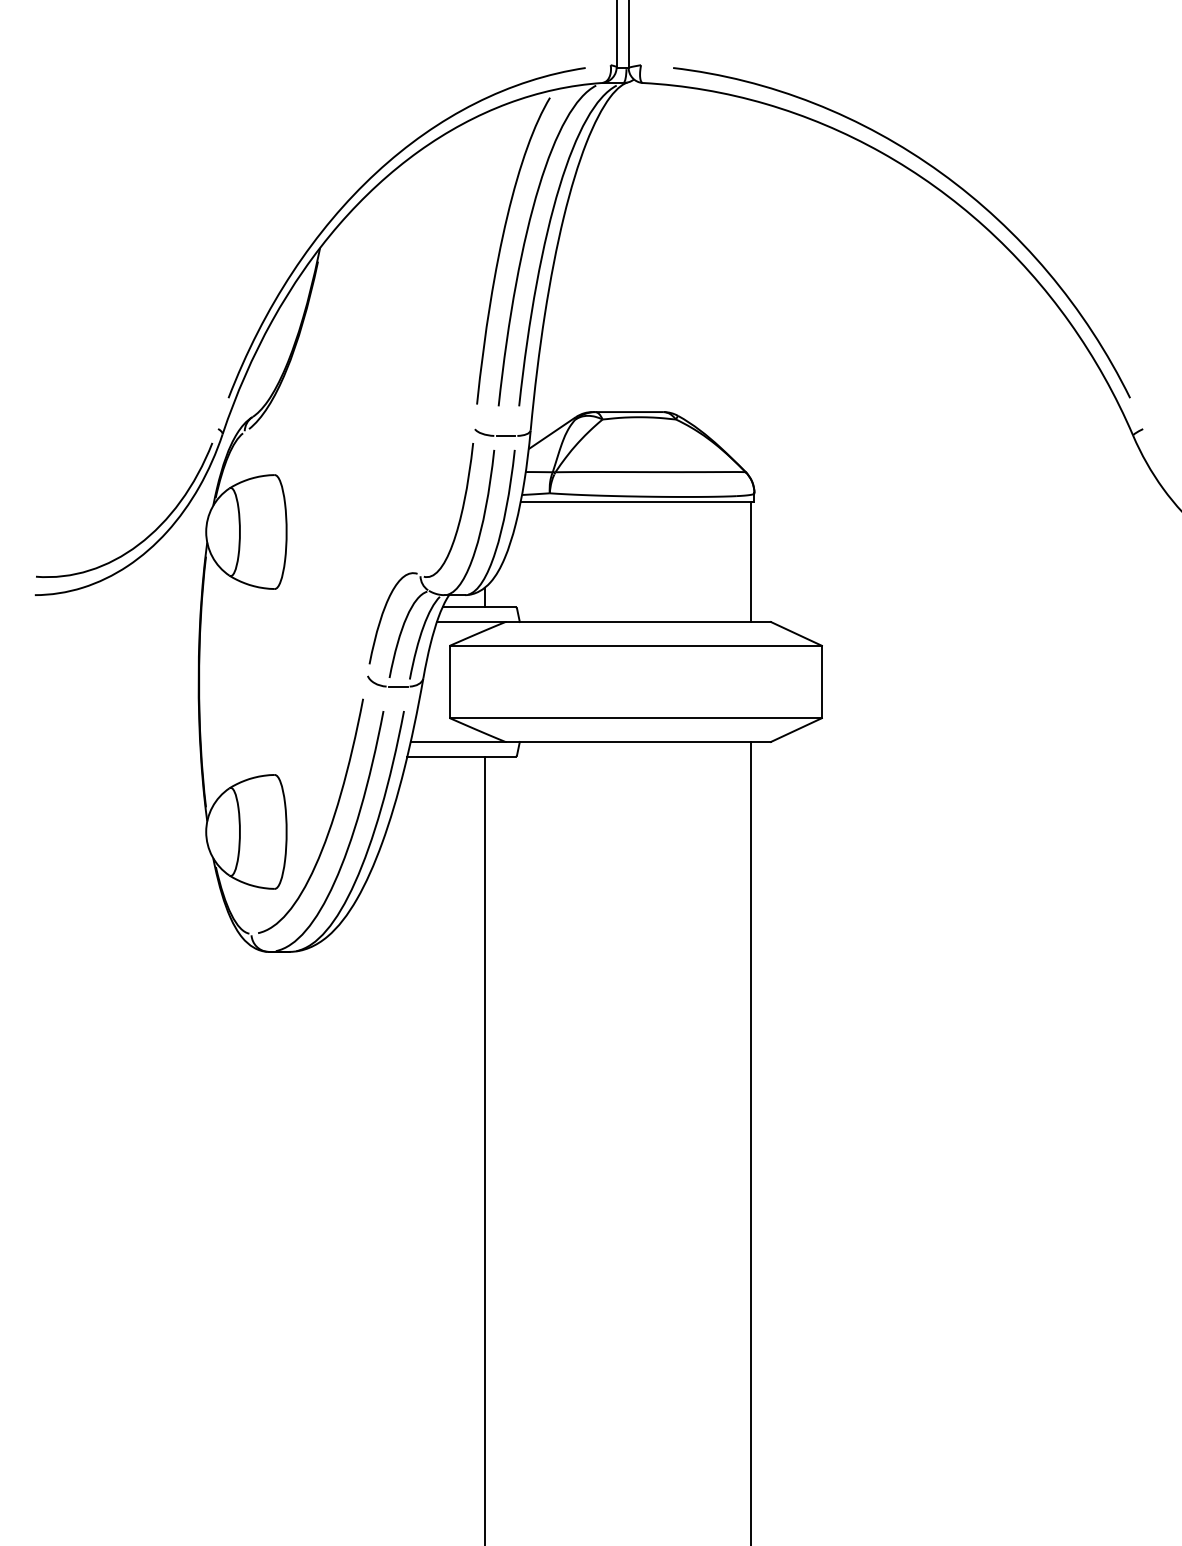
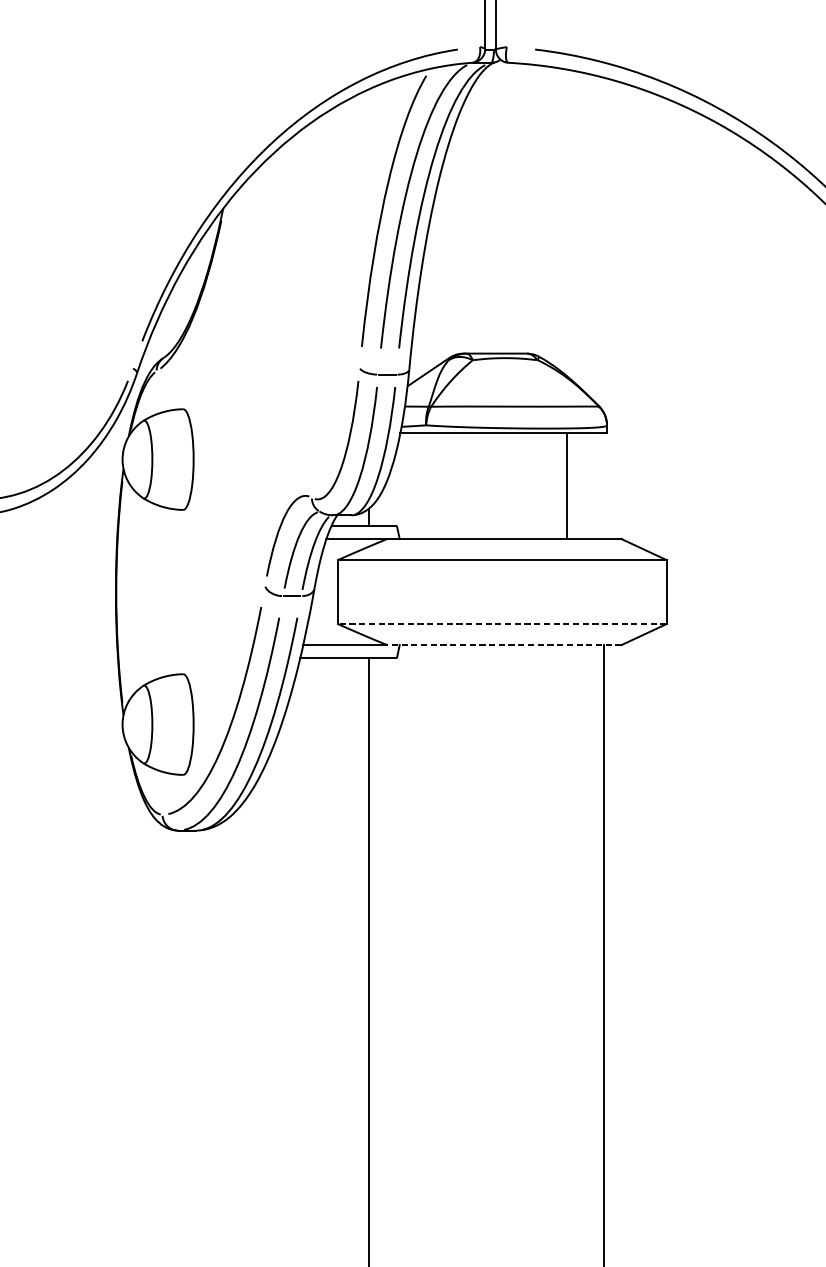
line: (751, 562) -> (567, 486), moved
line: (635, 718) -> (501, 624), solid -> dashed
line: (638, 741) -> (504, 644), solid -> dashed

